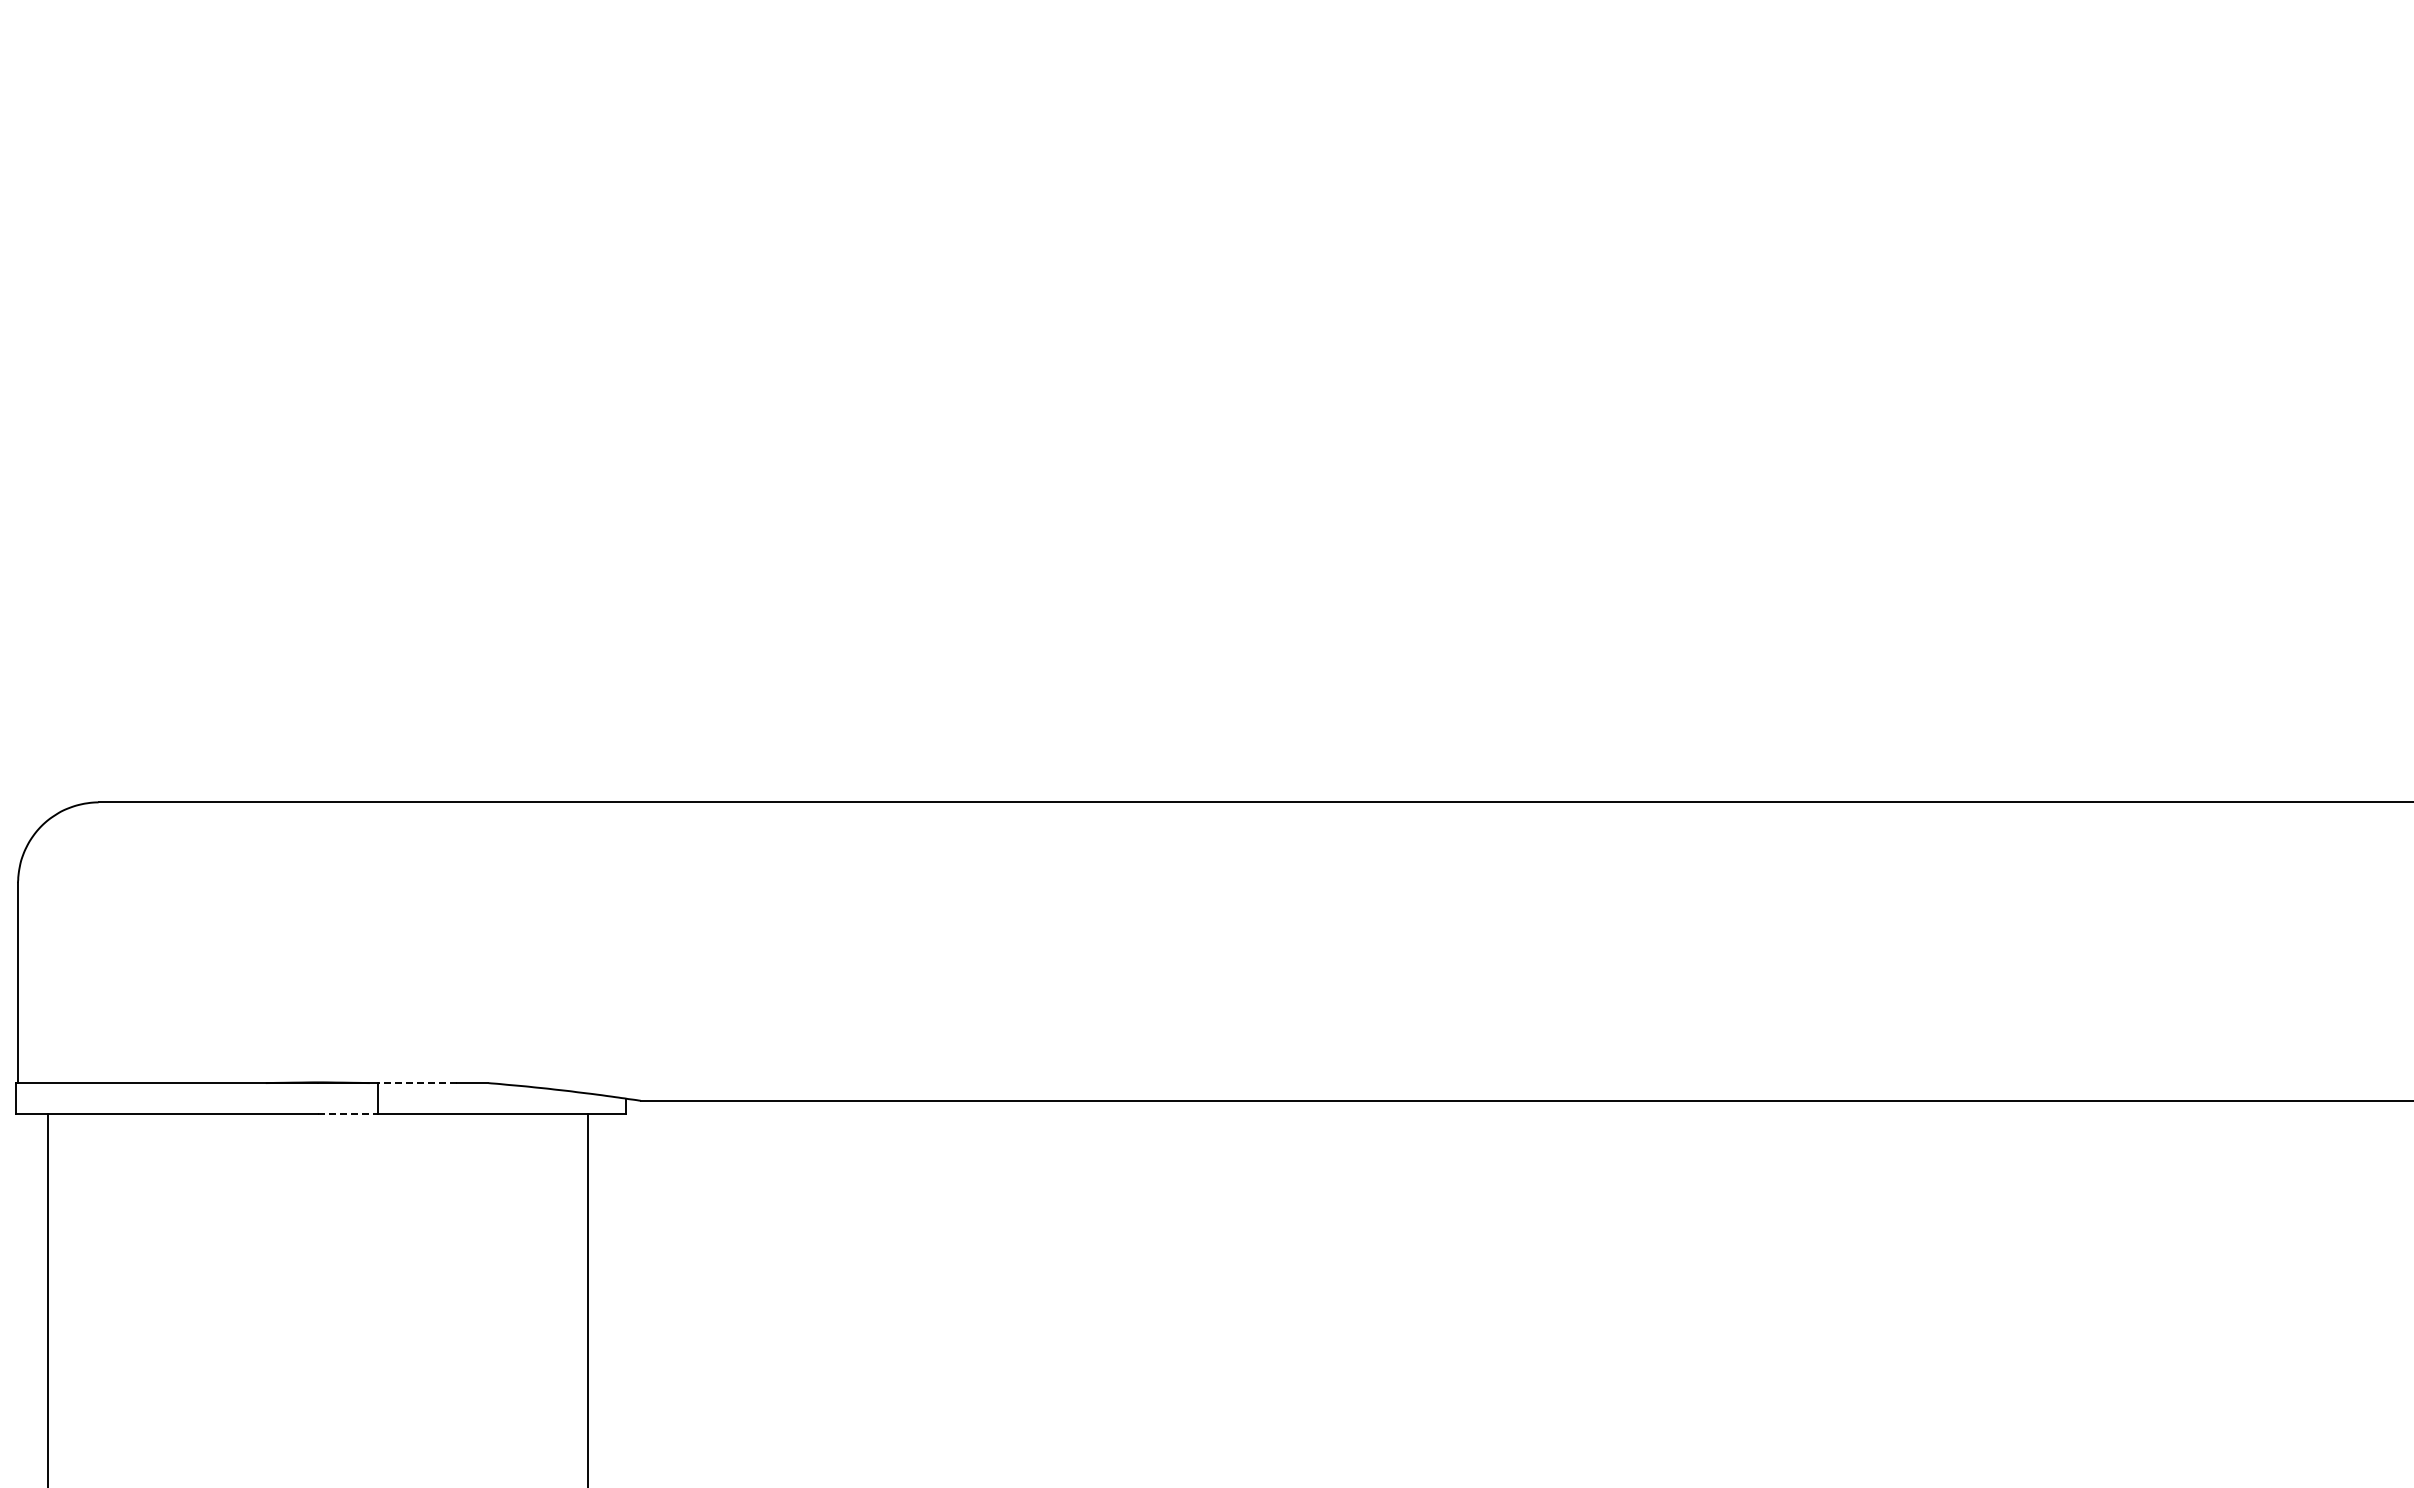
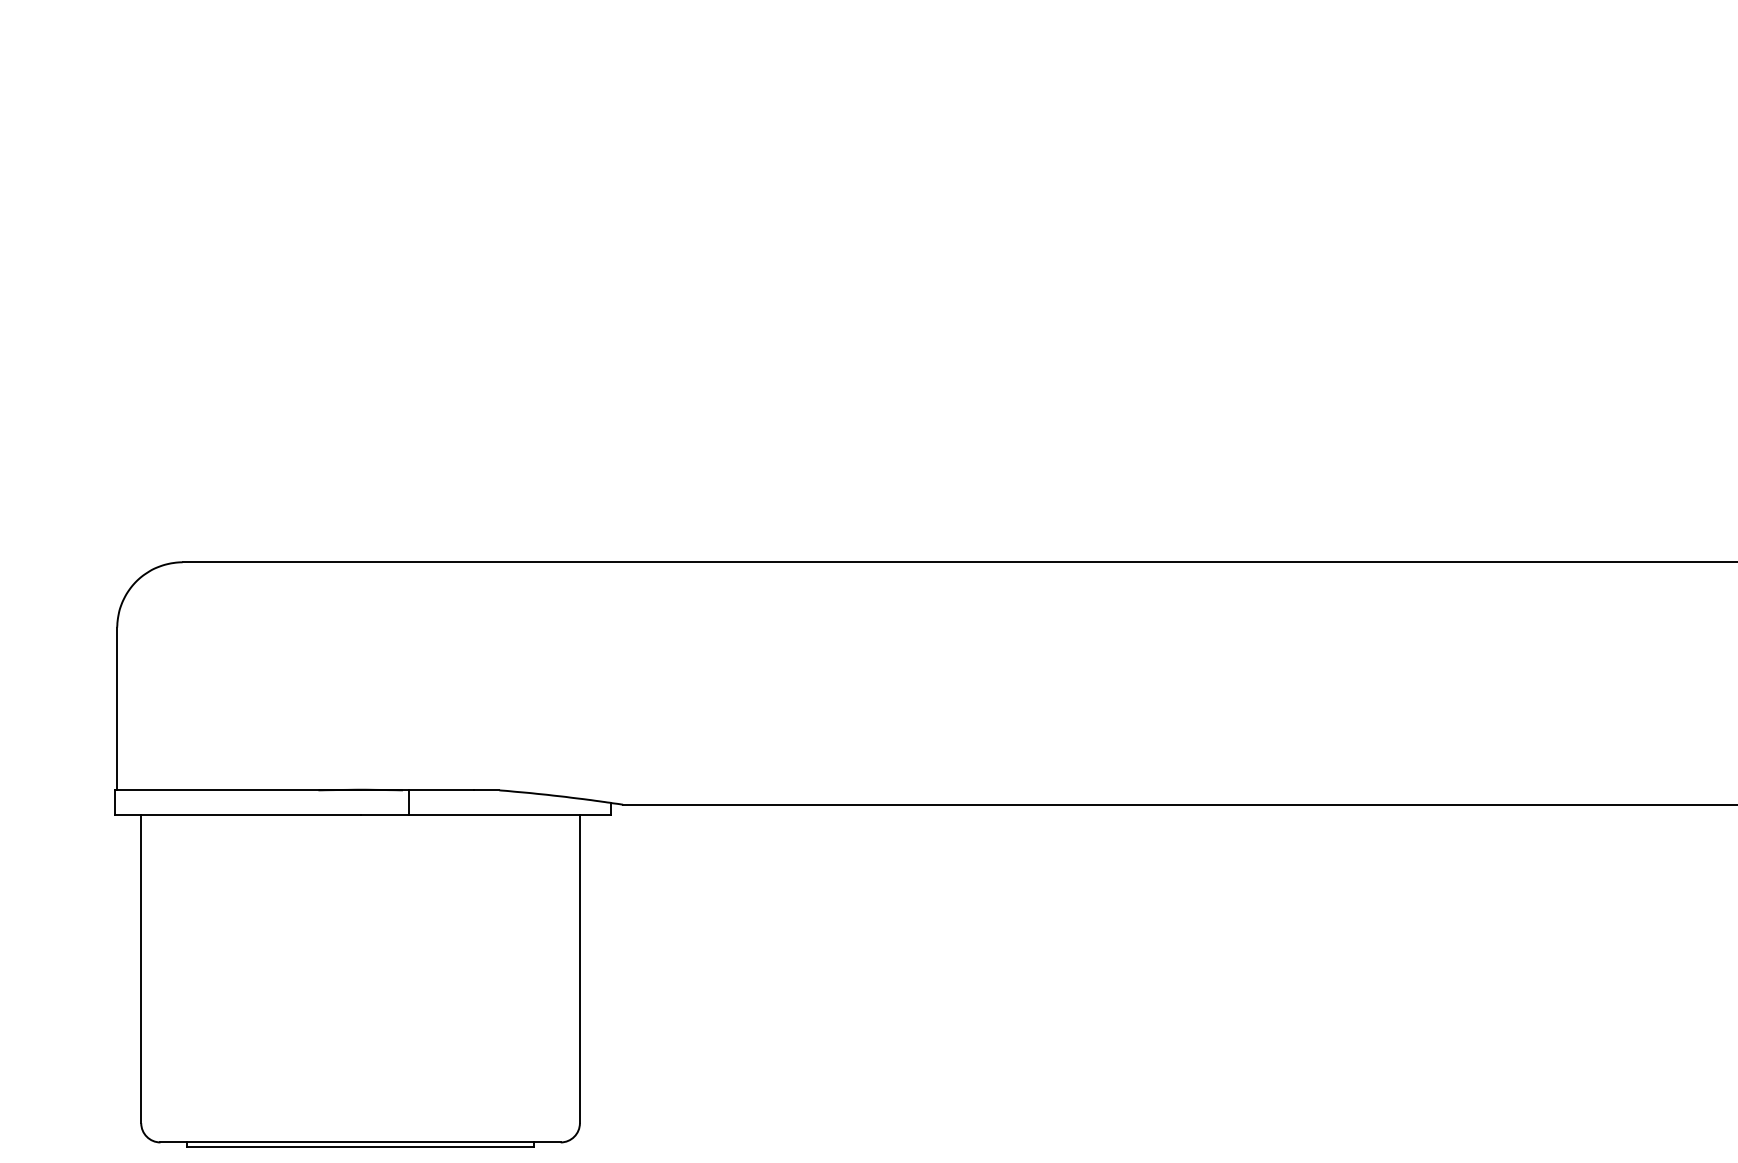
line: (417, 1083) -> (441, 790), dashed -> solid
line: (348, 1113) -> (385, 815), dashed -> solid

